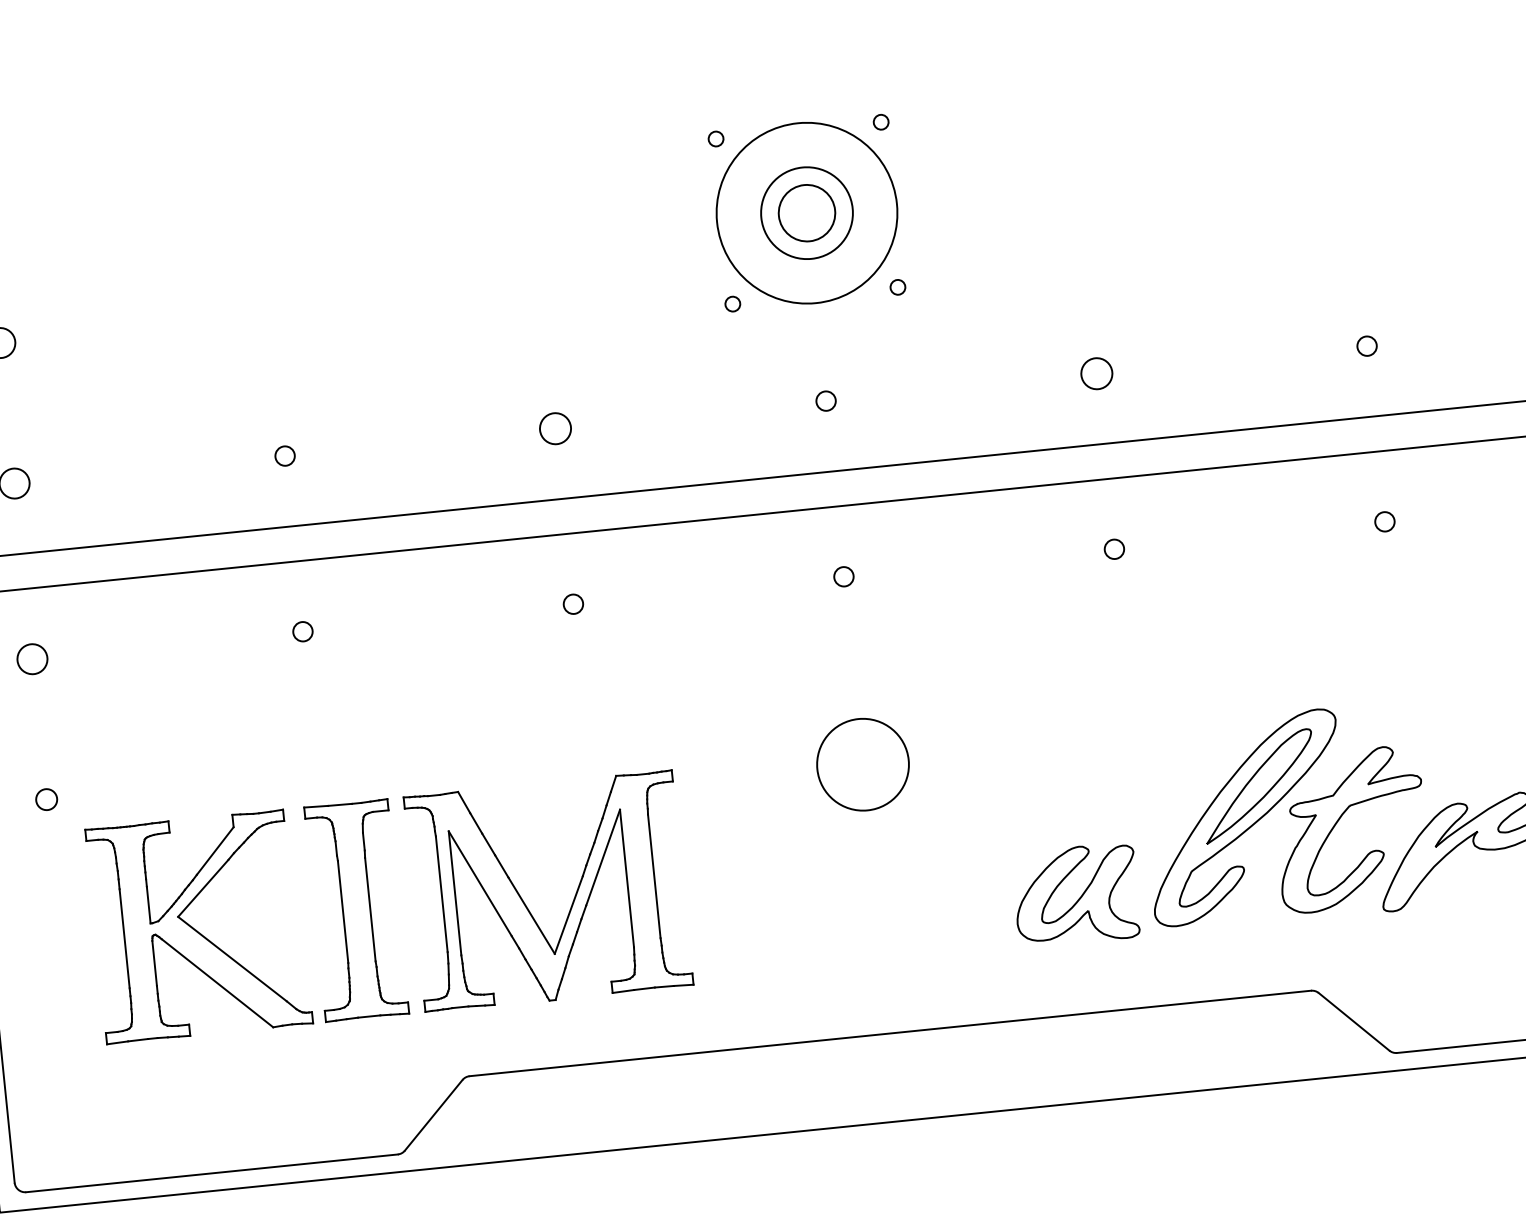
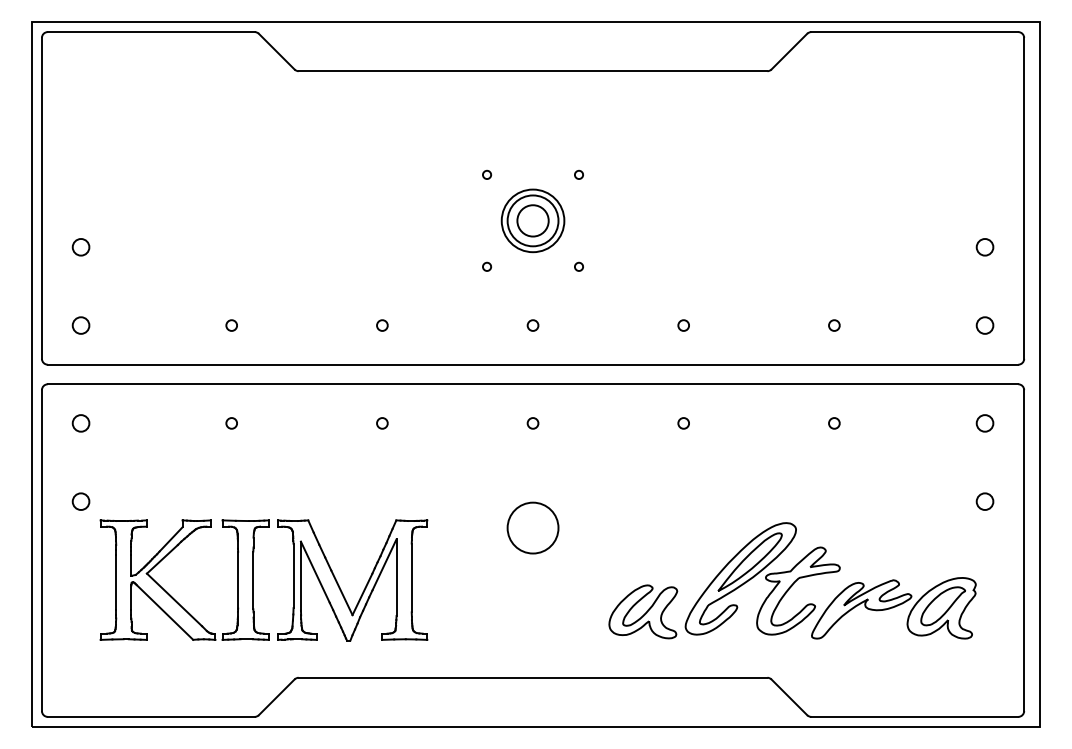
circle: (805, 212) -> (532, 220), size x0.62
circle: (1096, 373) -> (683, 325), size x0.62
circle: (555, 428) -> (382, 325), size x0.62
circle: (45, 799) -> (80, 501), size x1.43

